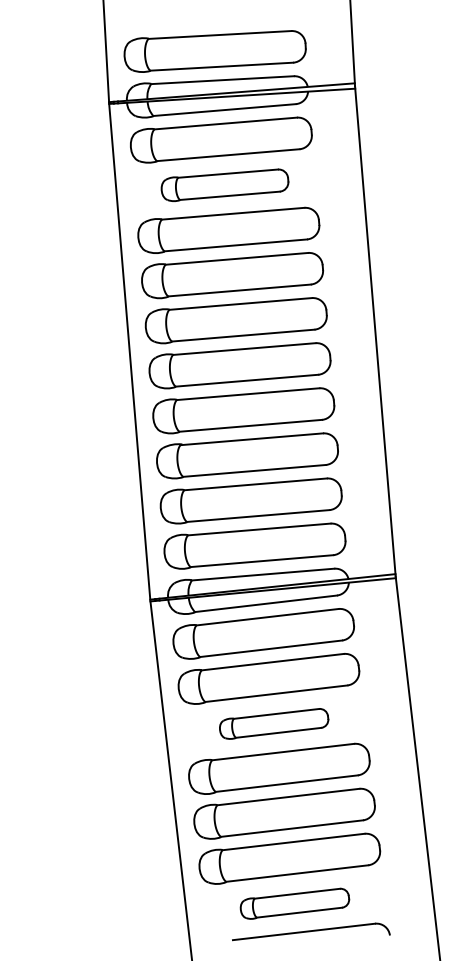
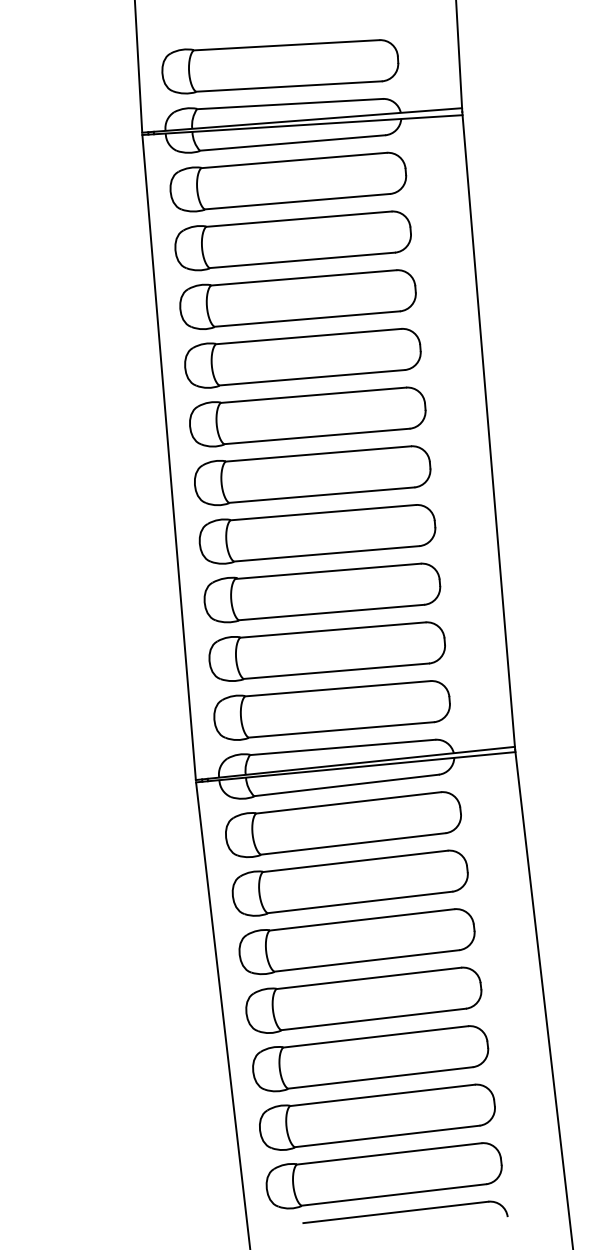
part: (224, 185) -> (292, 240), size x1.43
part: (273, 723) -> (356, 941), size x1.67
part: (294, 903) -> (383, 1175), size x1.67

